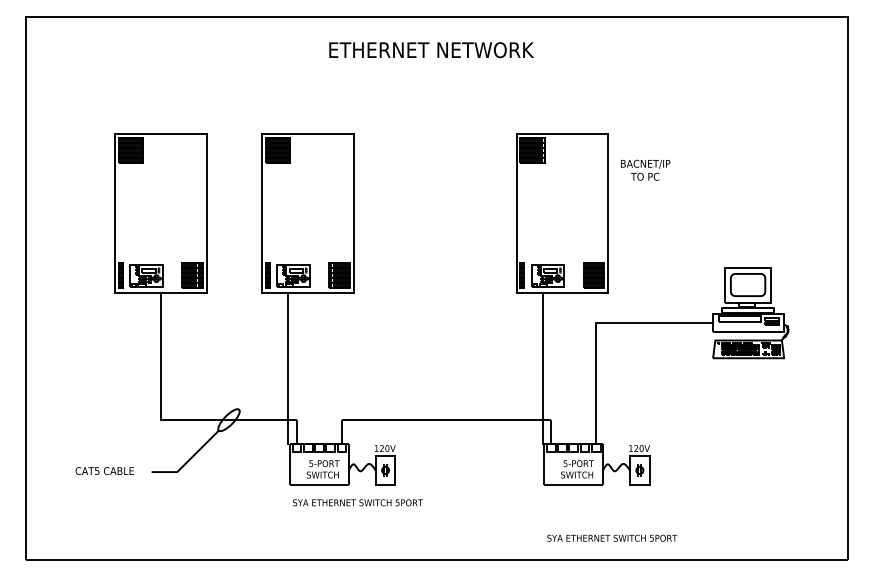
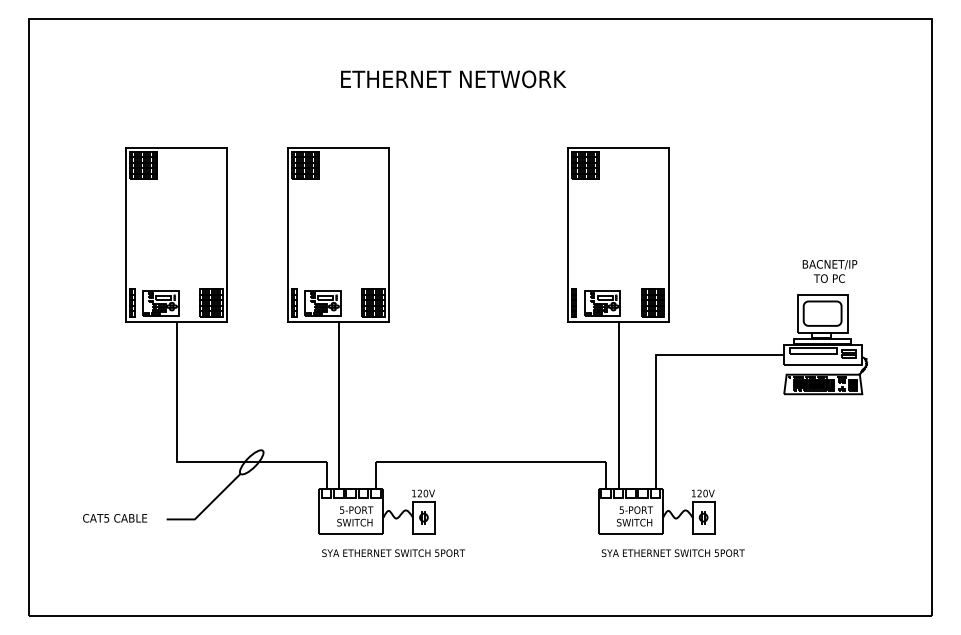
text: (431, 50) -> (453, 79), moved
text: (645, 170) -> (829, 271), moved
line: (287, 368) -> (338, 405), moved
line: (543, 368) -> (618, 405), moved
text: (611, 537) -> (672, 552), moved

